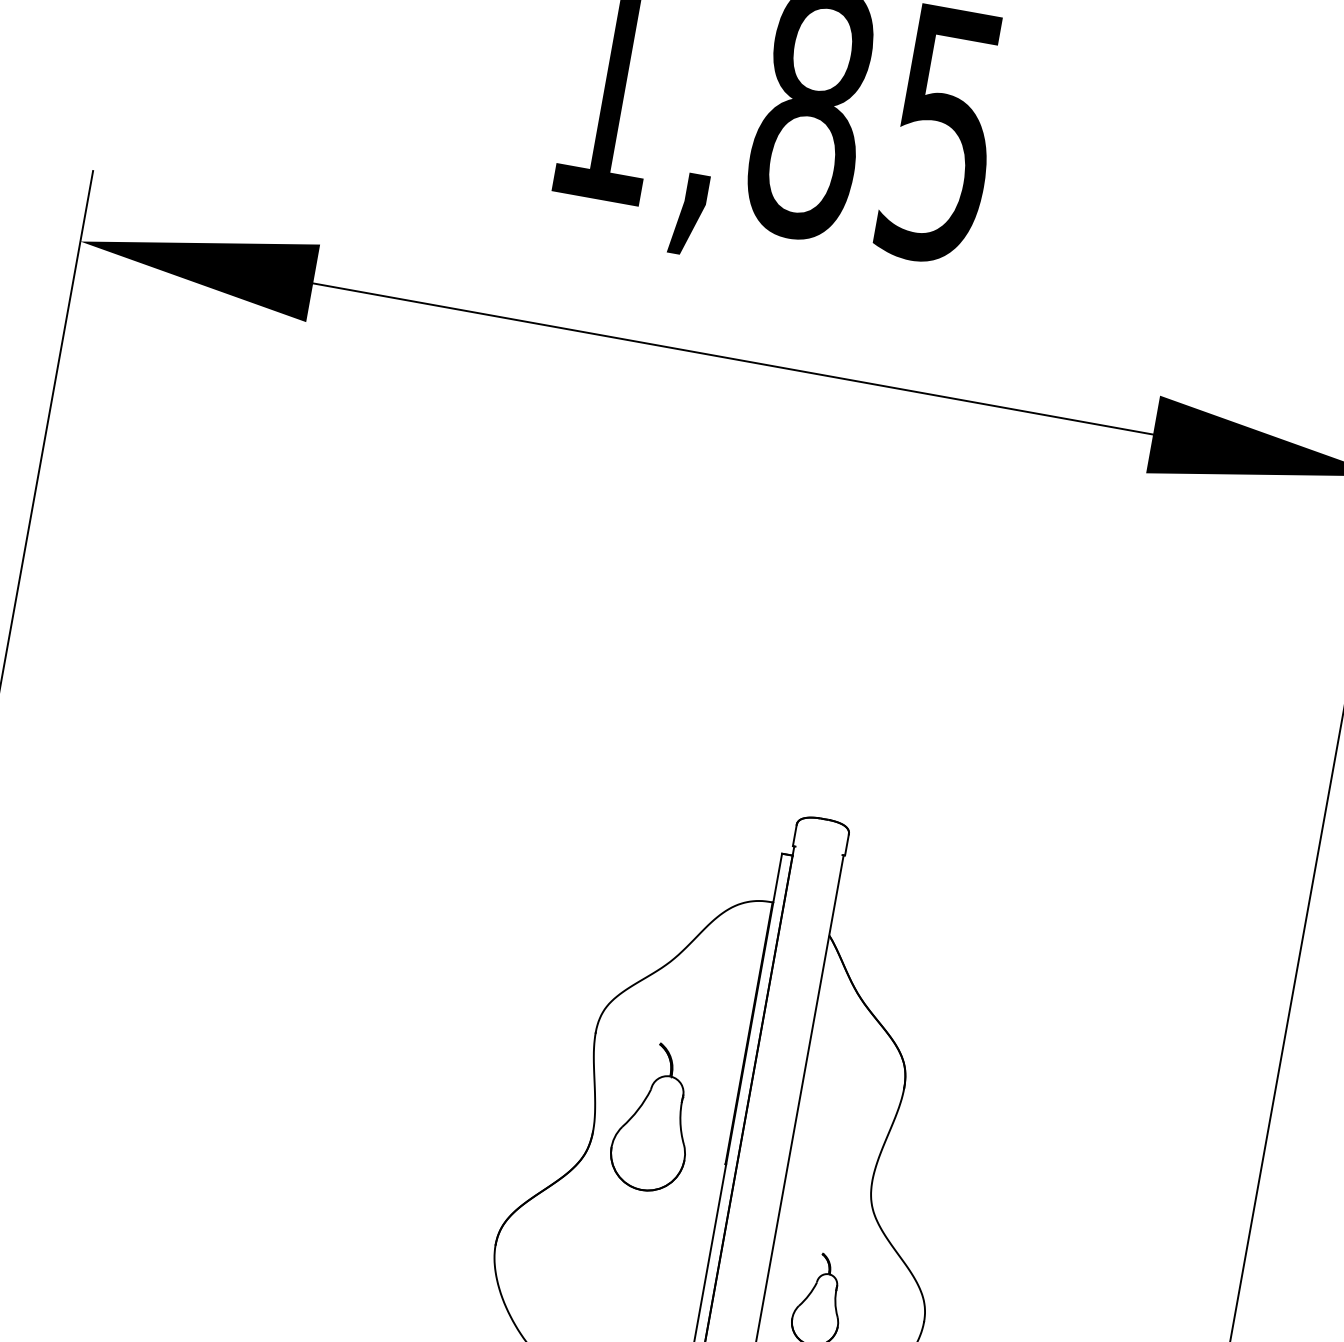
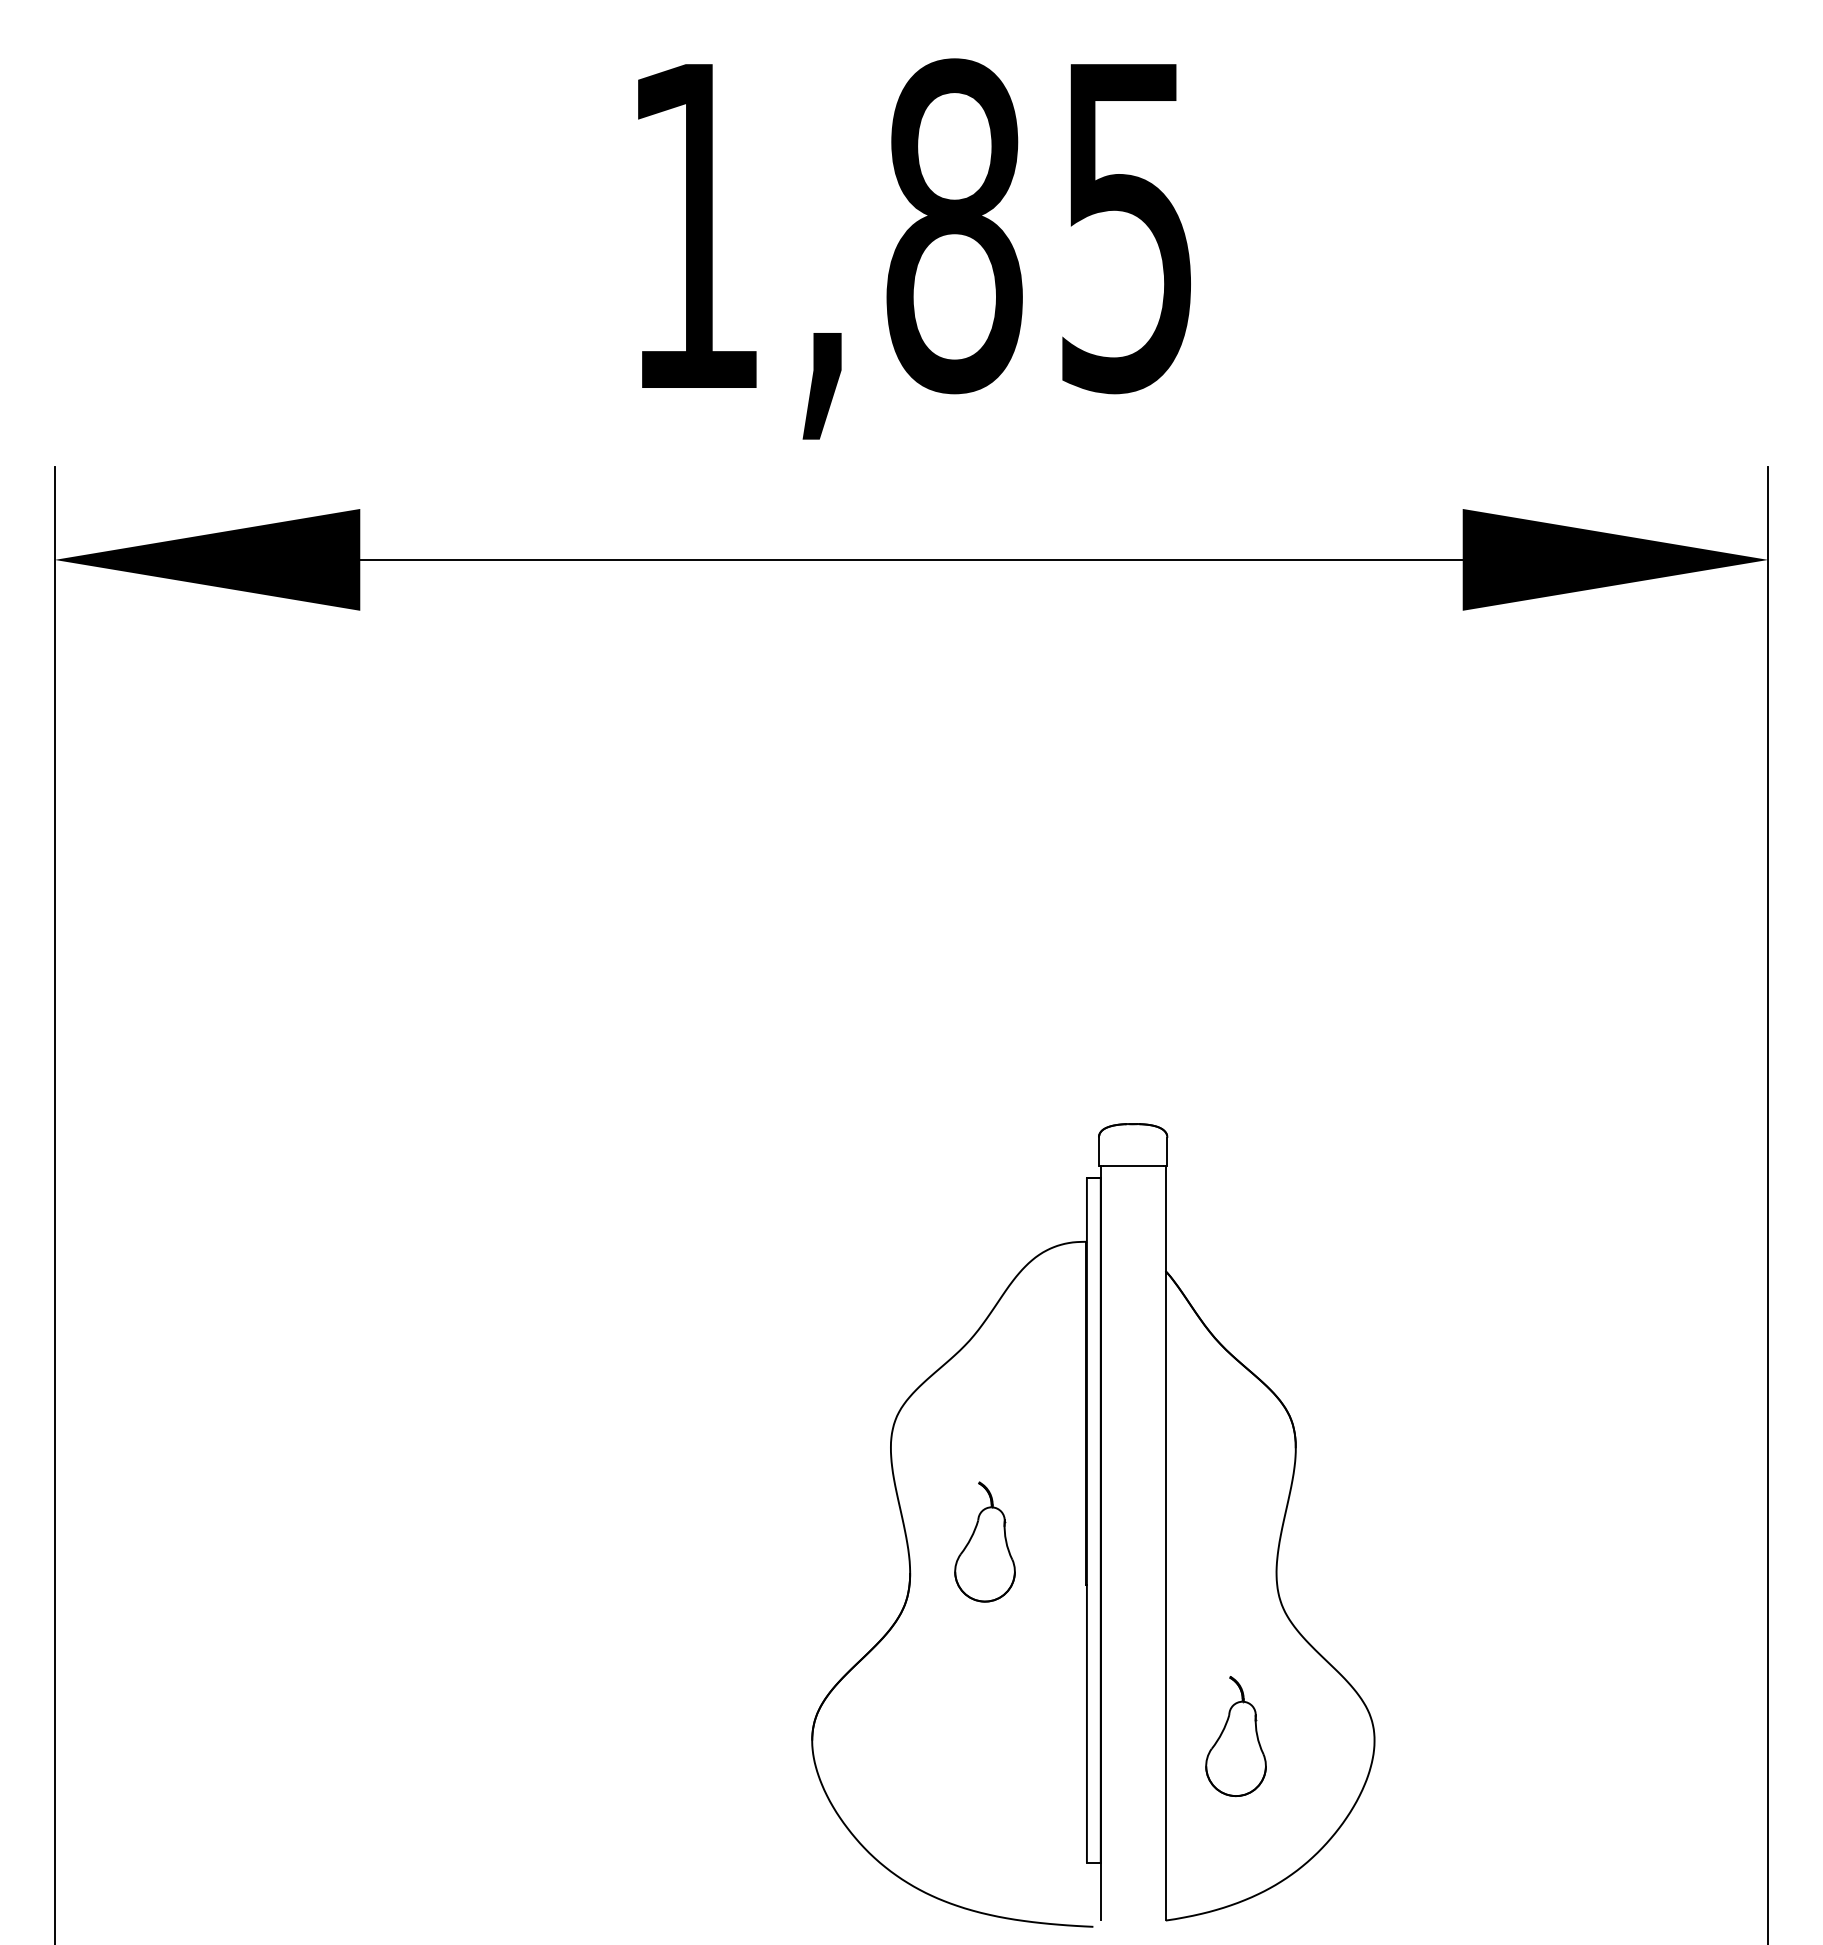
line: (818, 850) -> (1132, 1165), added
part: (654, 1116) -> (984, 1541), size x0.62

